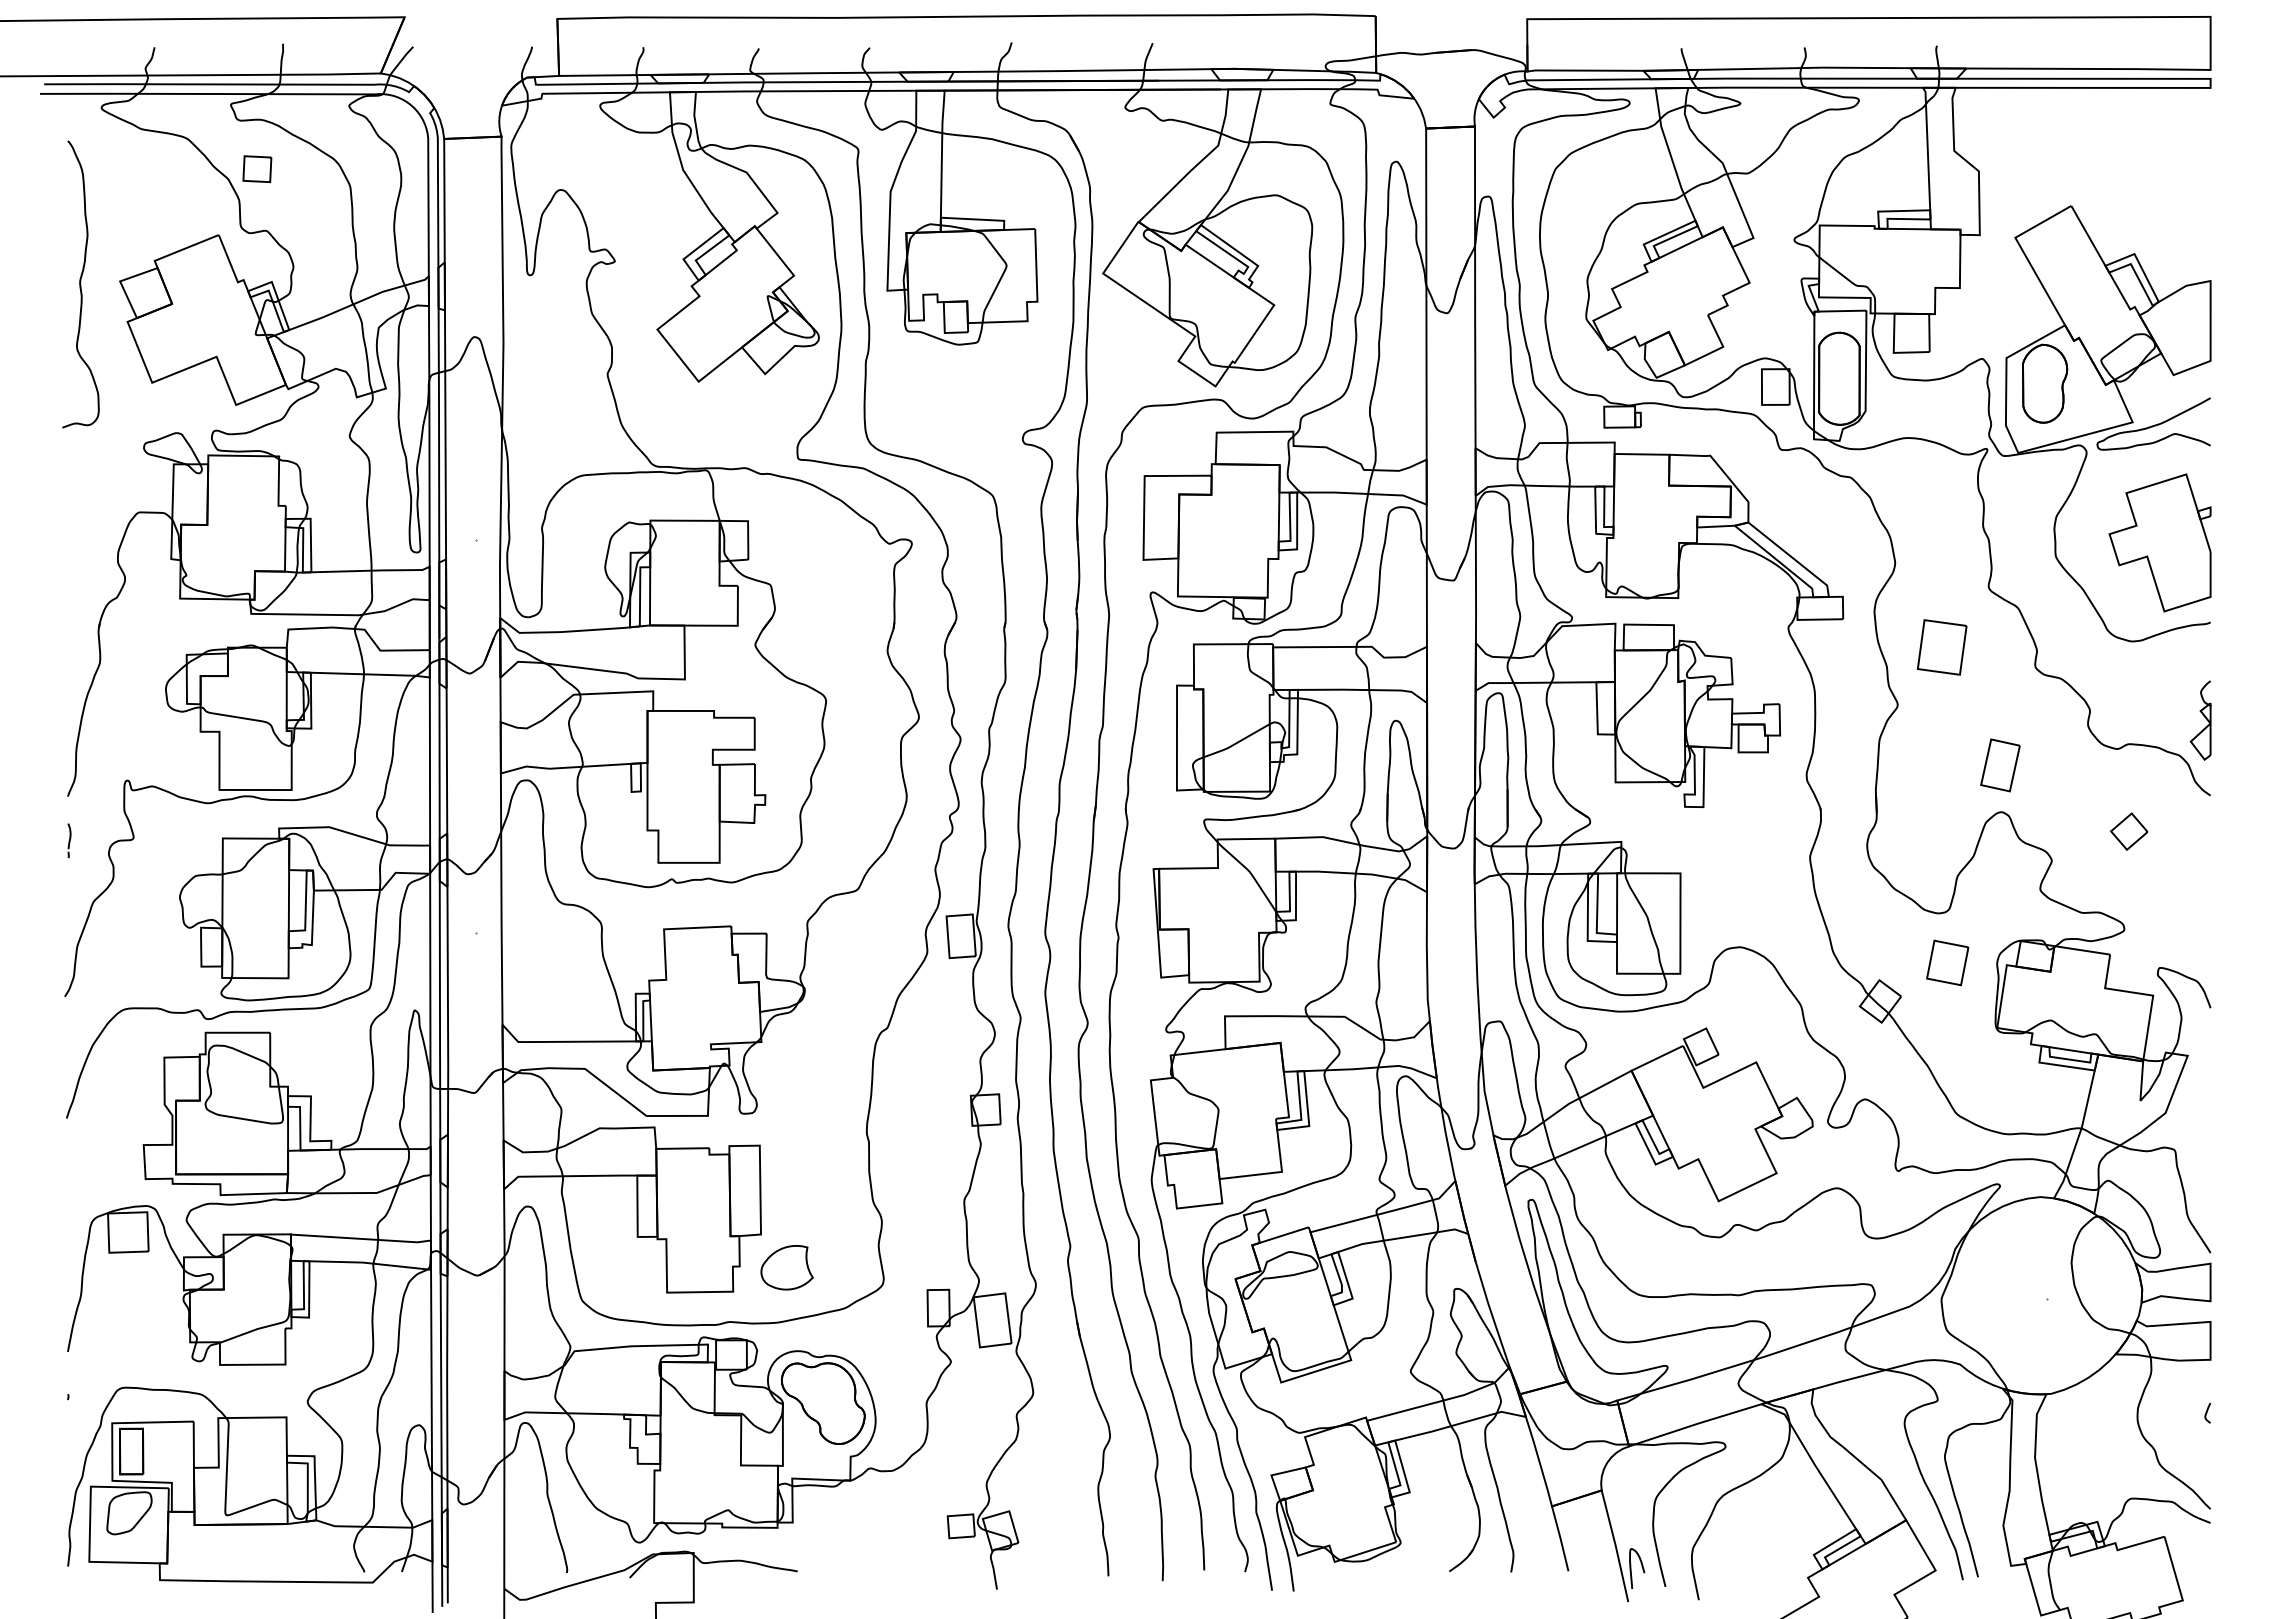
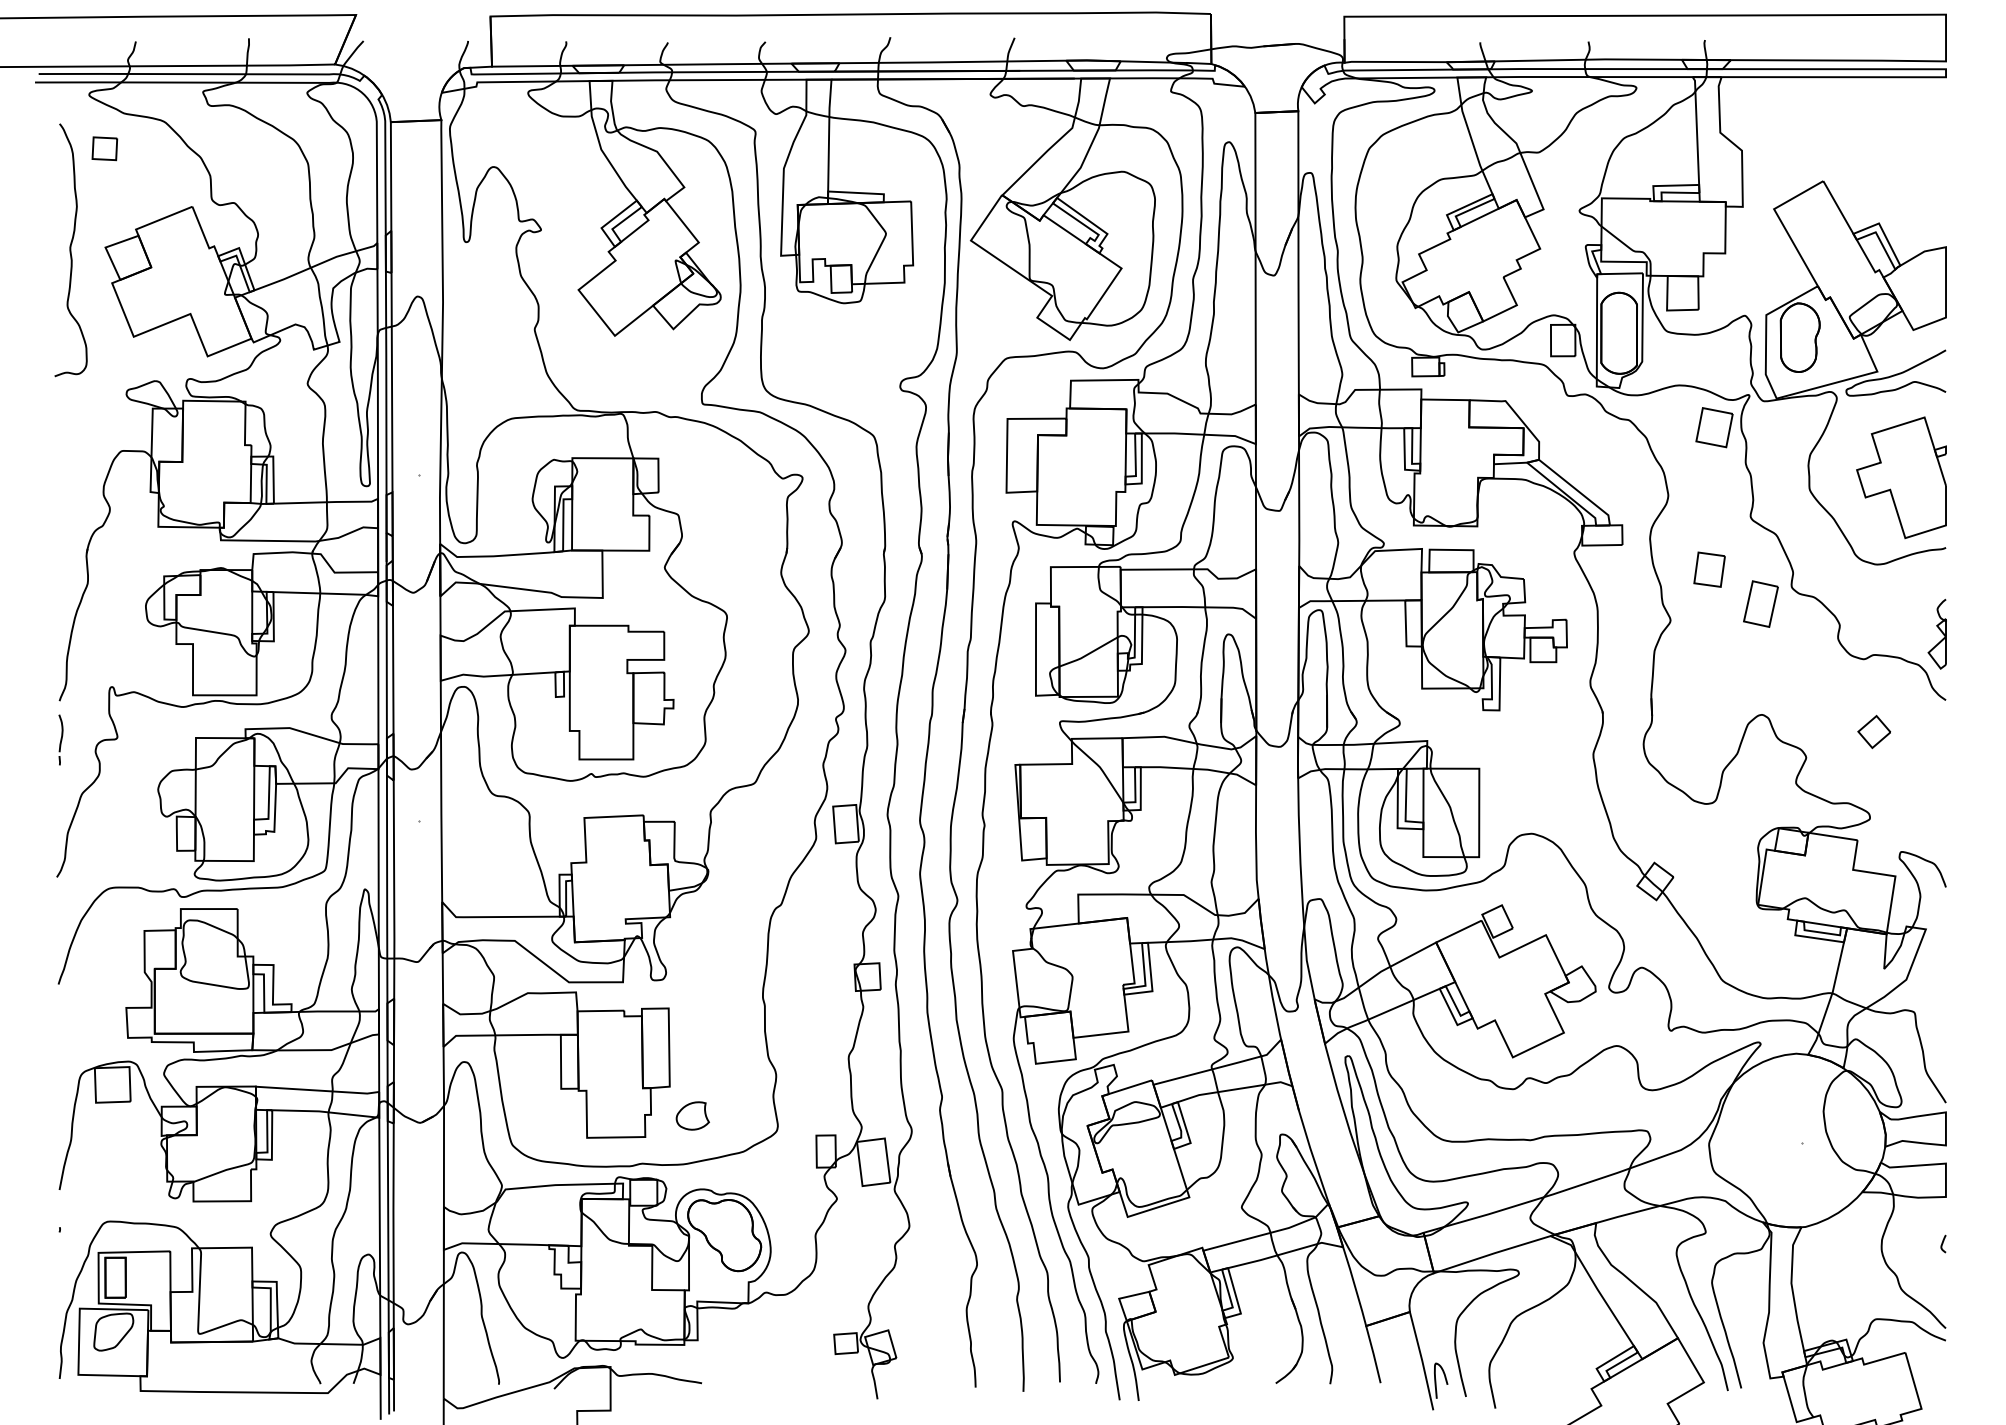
part: (257, 169) -> (104, 149), moved
part: (1941, 646) -> (1709, 568), size x0.71
part: (2000, 765) -> (1761, 604), moved
part: (69, 840) -> (60, 739), size x1.67
part: (1947, 962) -> (1714, 427), moved
part: (787, 1267) -> (693, 1115), size x0.71

